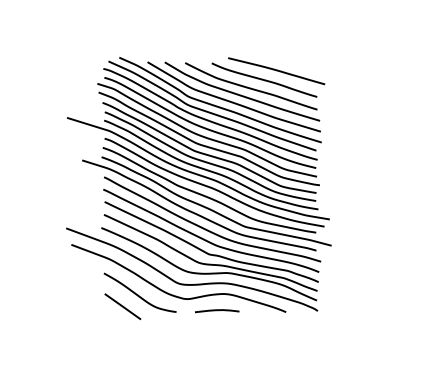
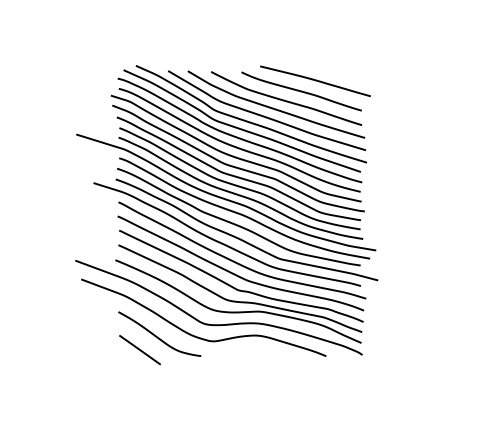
curve: (217, 311) -> (247, 355), removed

